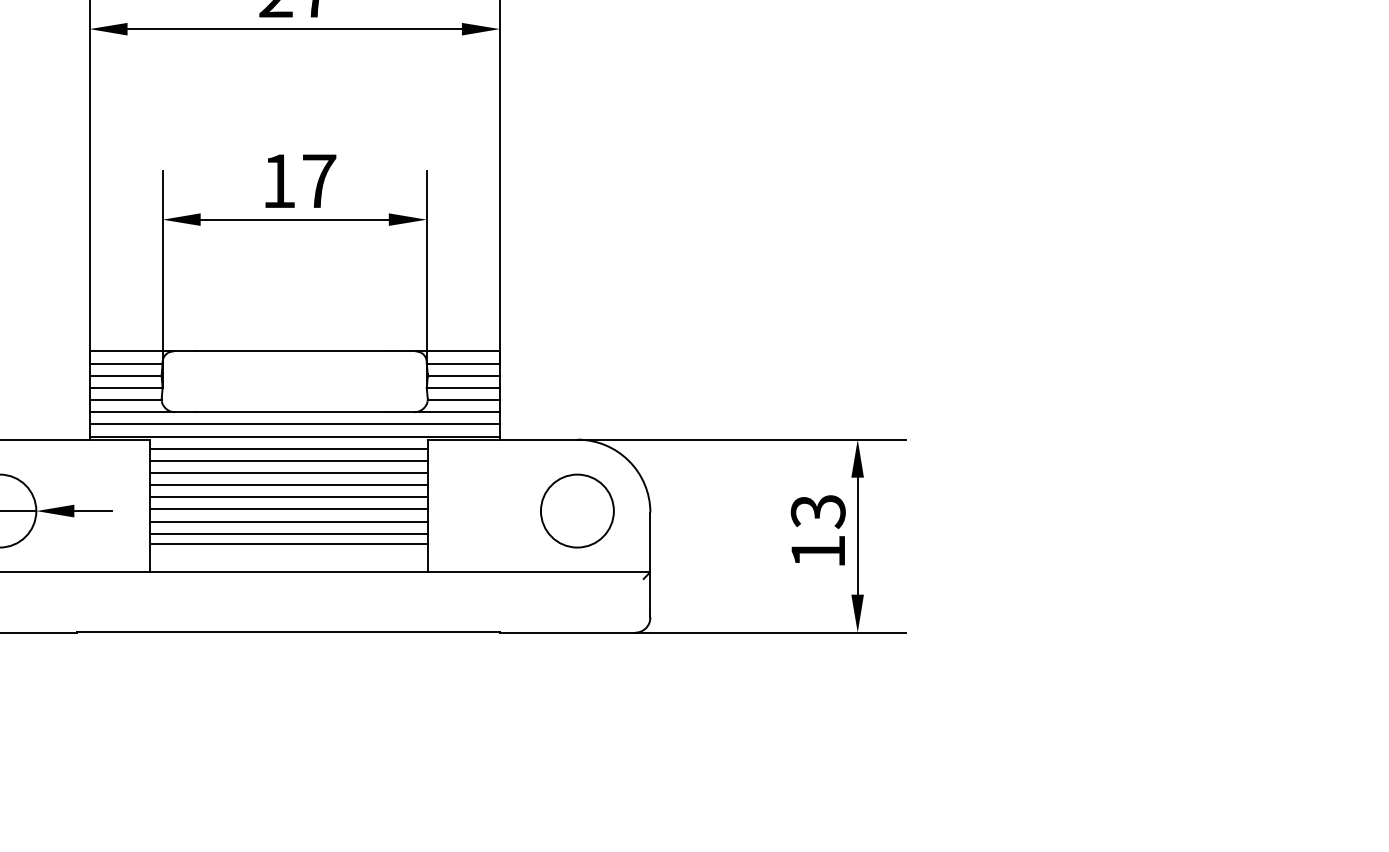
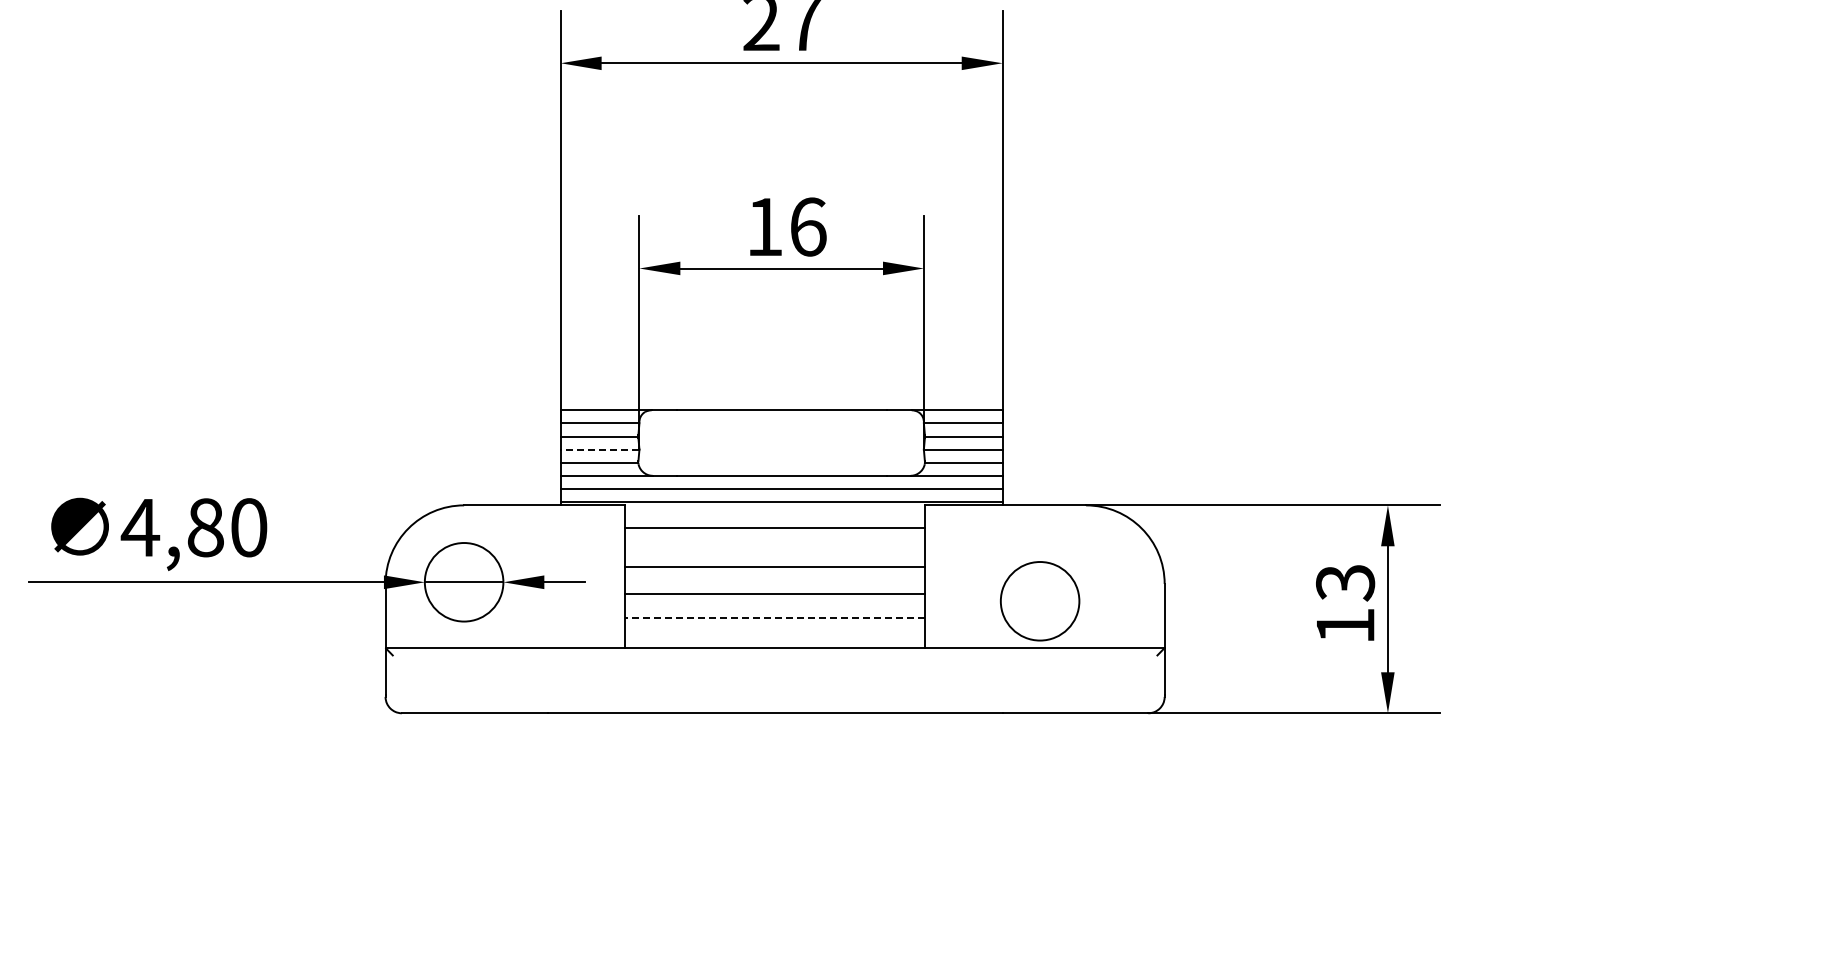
text: (319, 180) -> (808, 226), 17 -> 16
line: (125, 387) -> (599, 449), solid -> dashed
line: (288, 449) -> (774, 515), removed
line: (288, 473) -> (774, 541), removed
line: (288, 485) -> (774, 554), removed
line: (288, 509) -> (774, 580), removed
circle: (576, 511) -> (1039, 601), moved
line: (288, 533) -> (774, 606), removed
line: (289, 544) -> (775, 618), solid -> dashed

